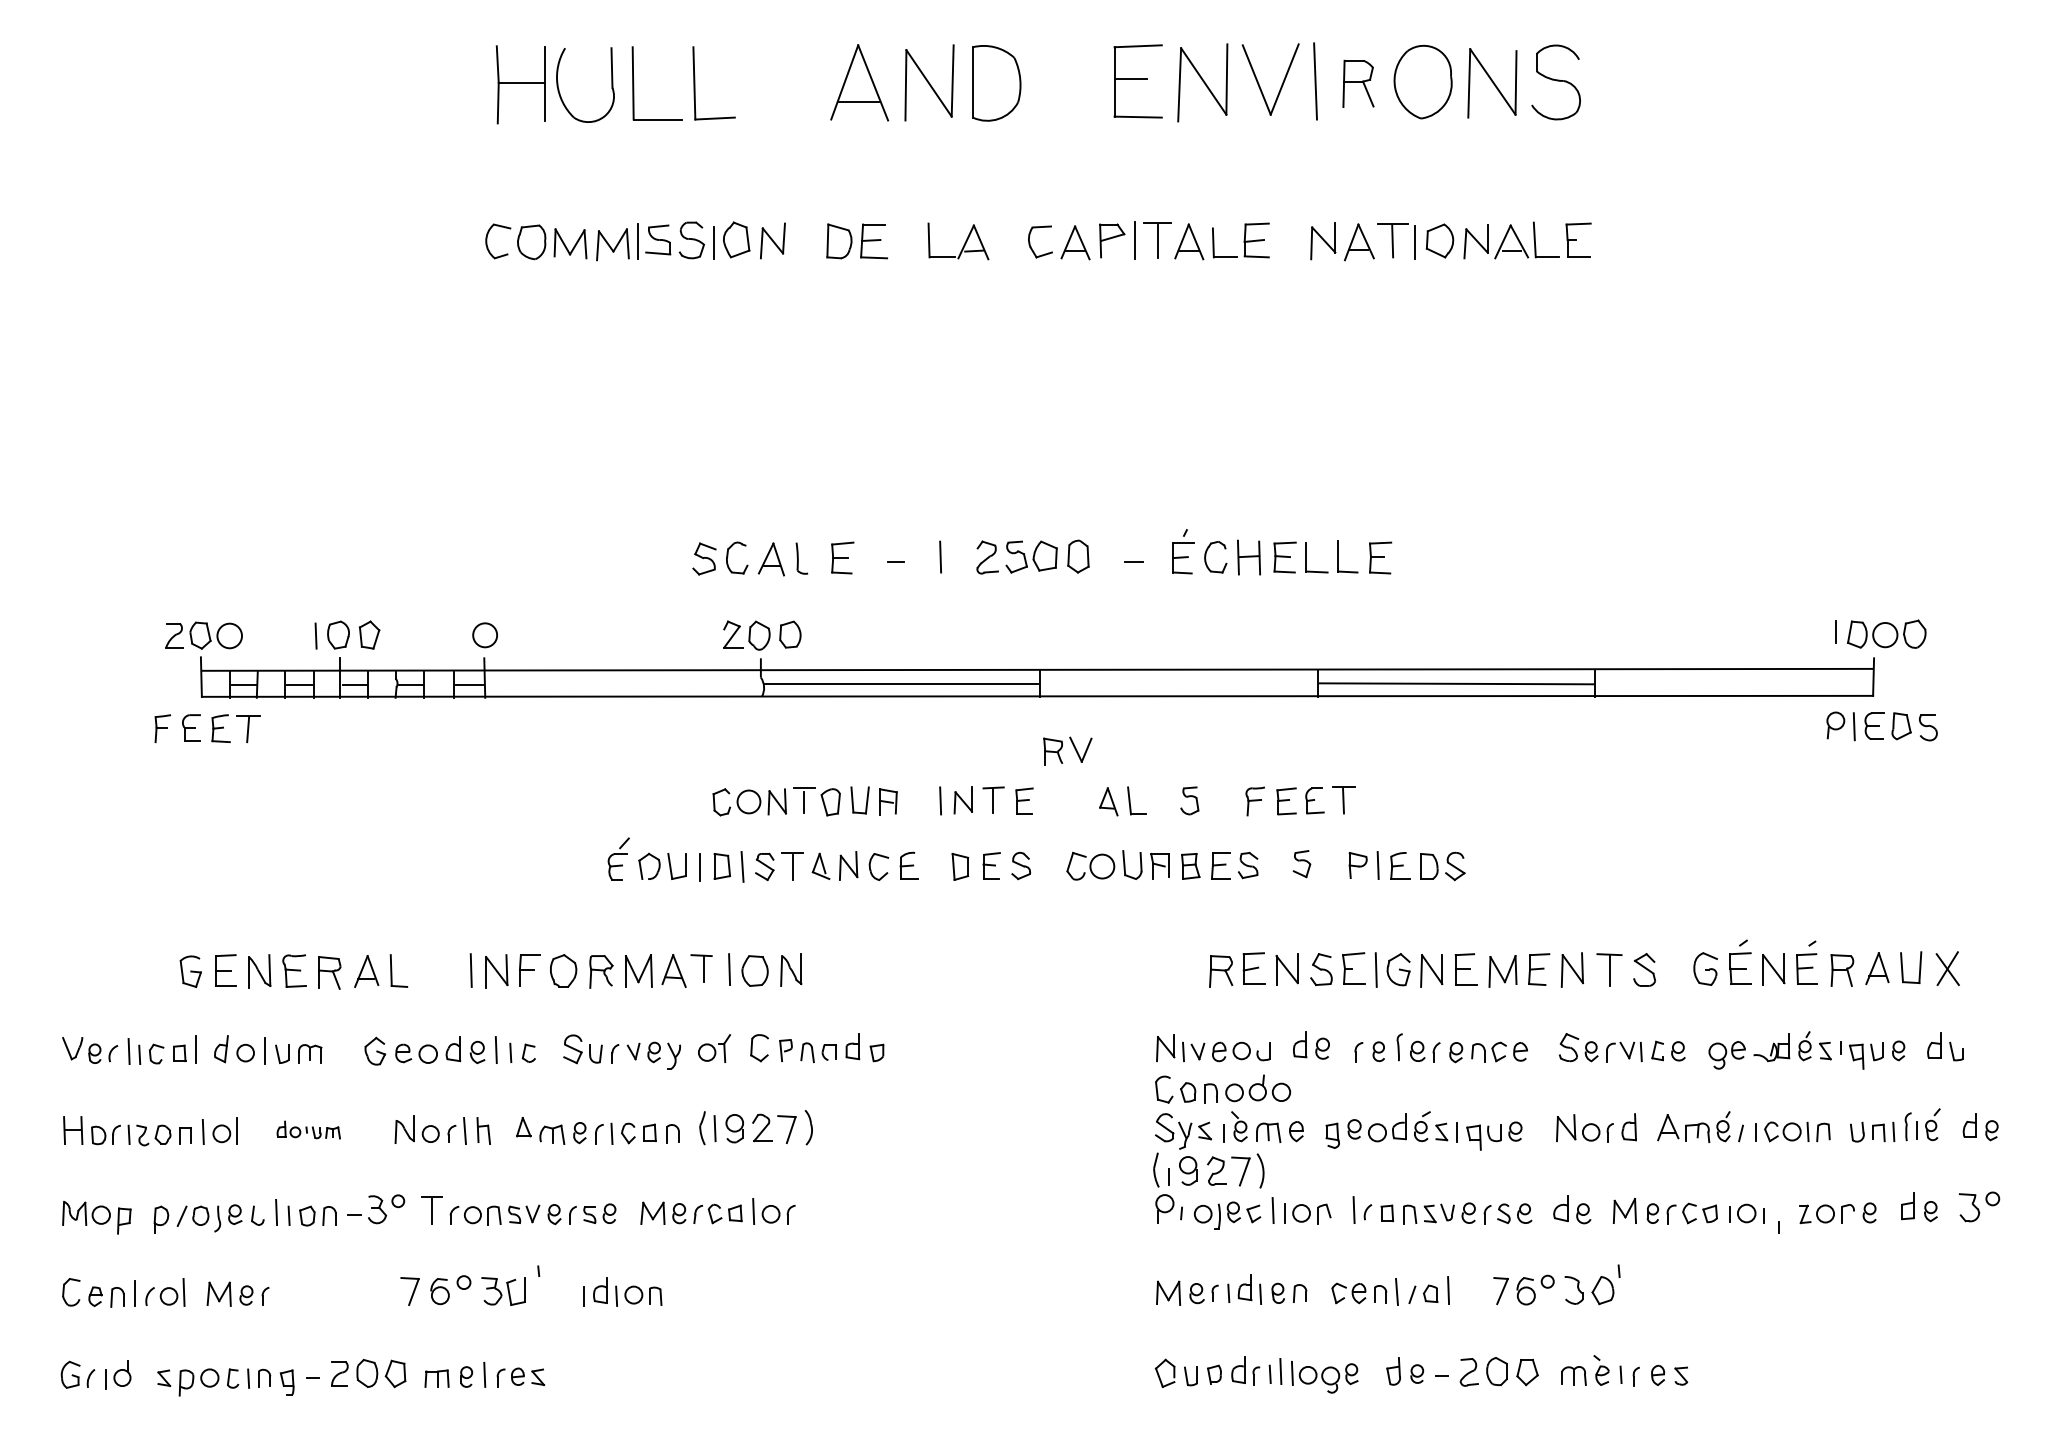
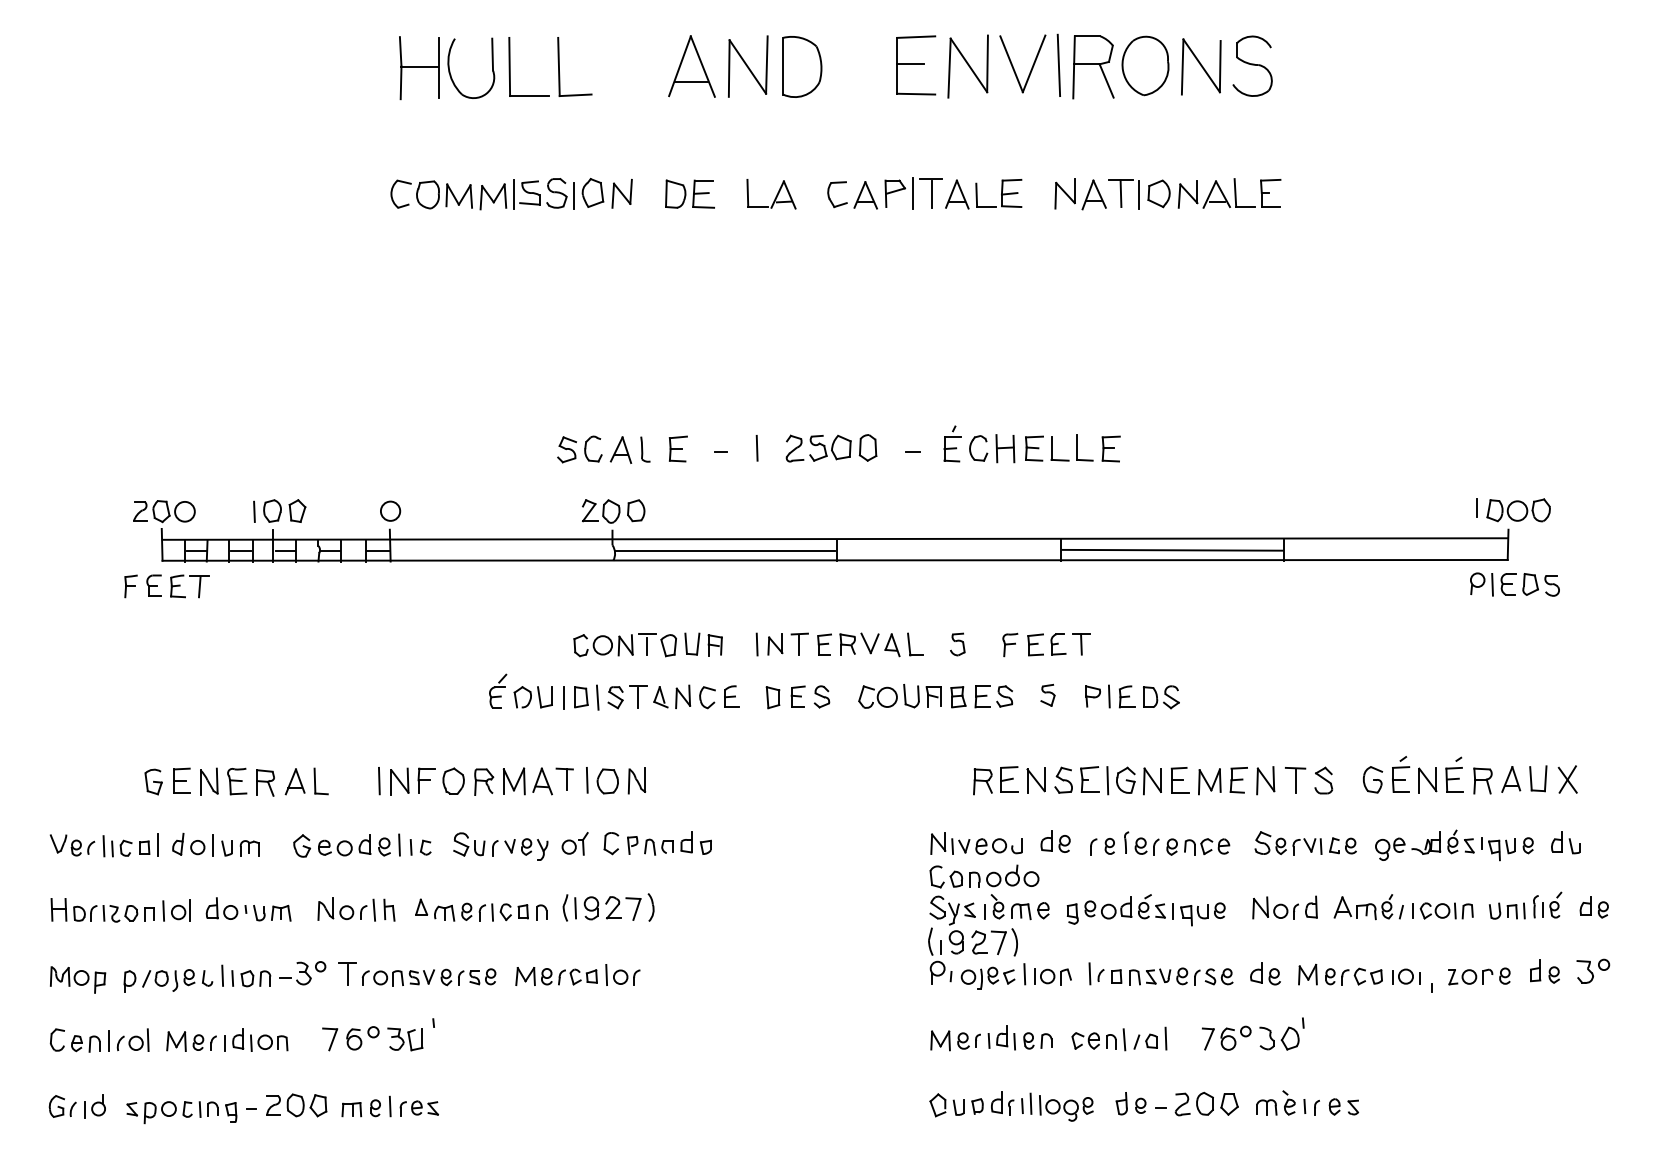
part: (1358, 84) -> (1093, 67), size x1.67
part: (1067, 749) -> (859, 643), moved
part: (308, 1130) -> (248, 909), size x1.67
part: (622, 1291) -> (256, 1039), moved

